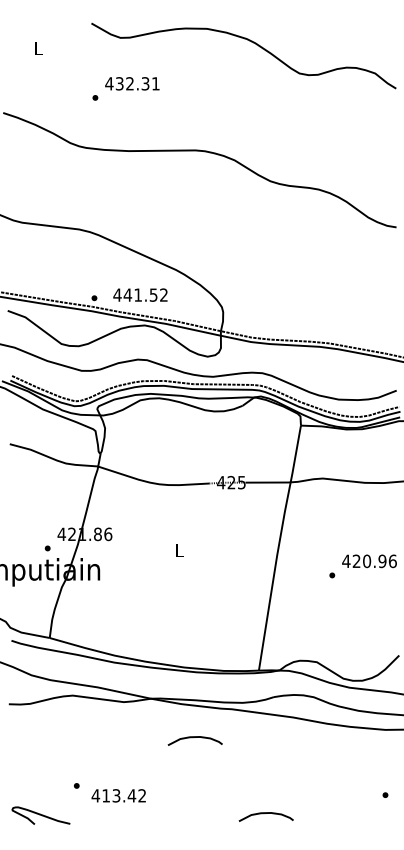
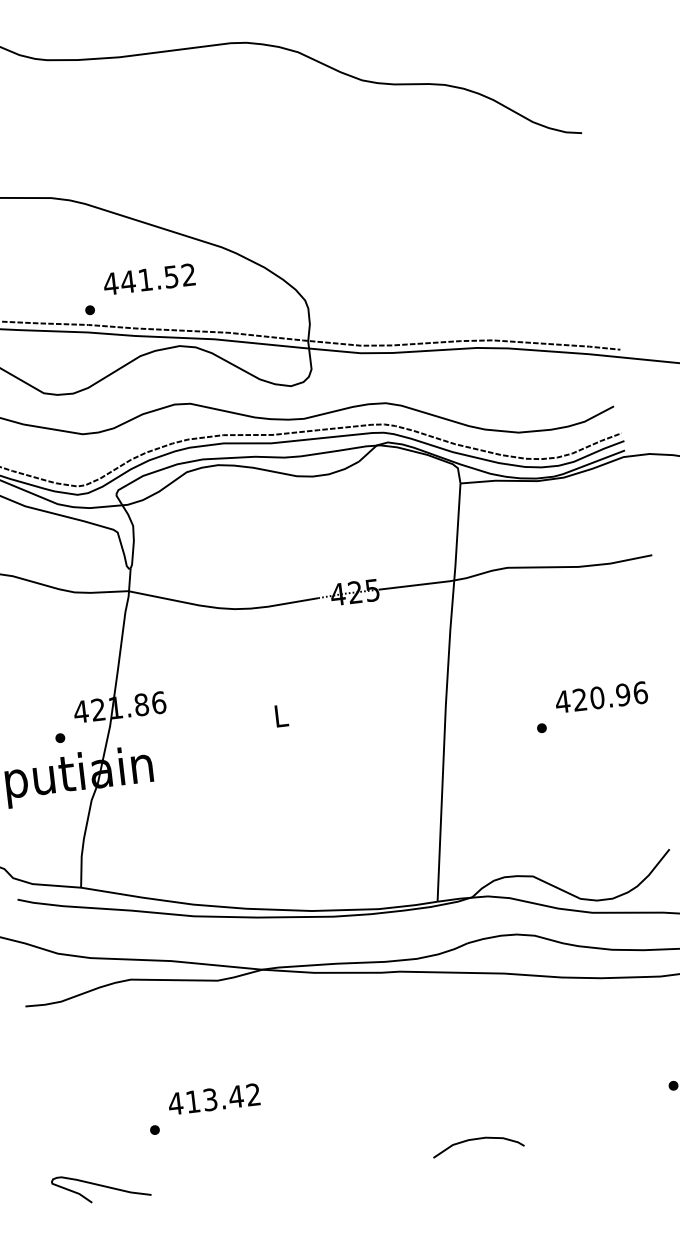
text: (140, 294) -> (149, 278), moved
curve: (192, 738) -> (339, 1028), removed
text: (118, 795) -> (213, 1098), moved

